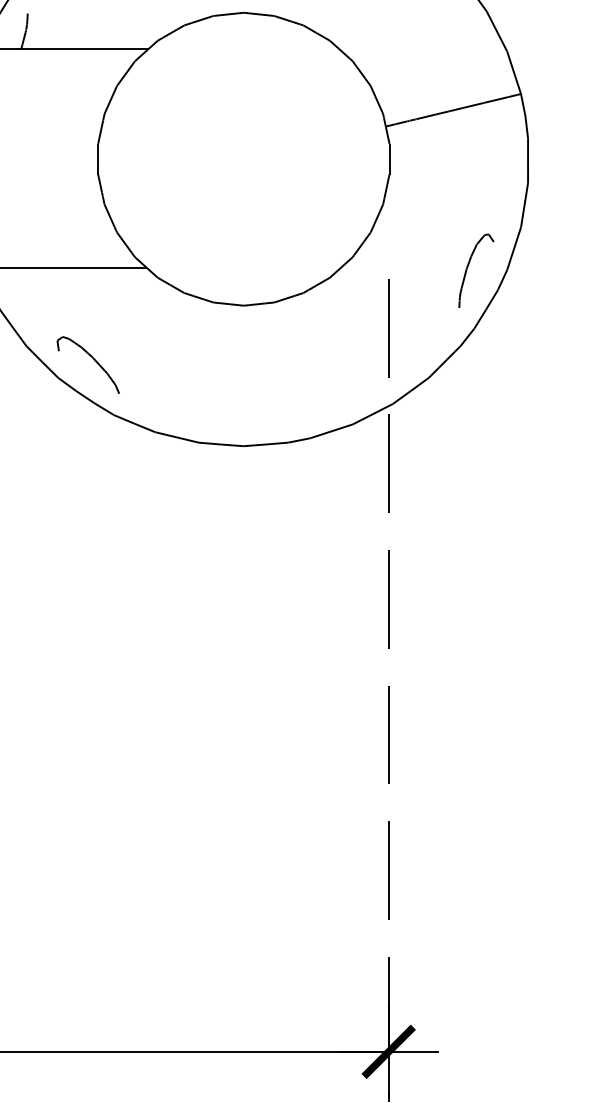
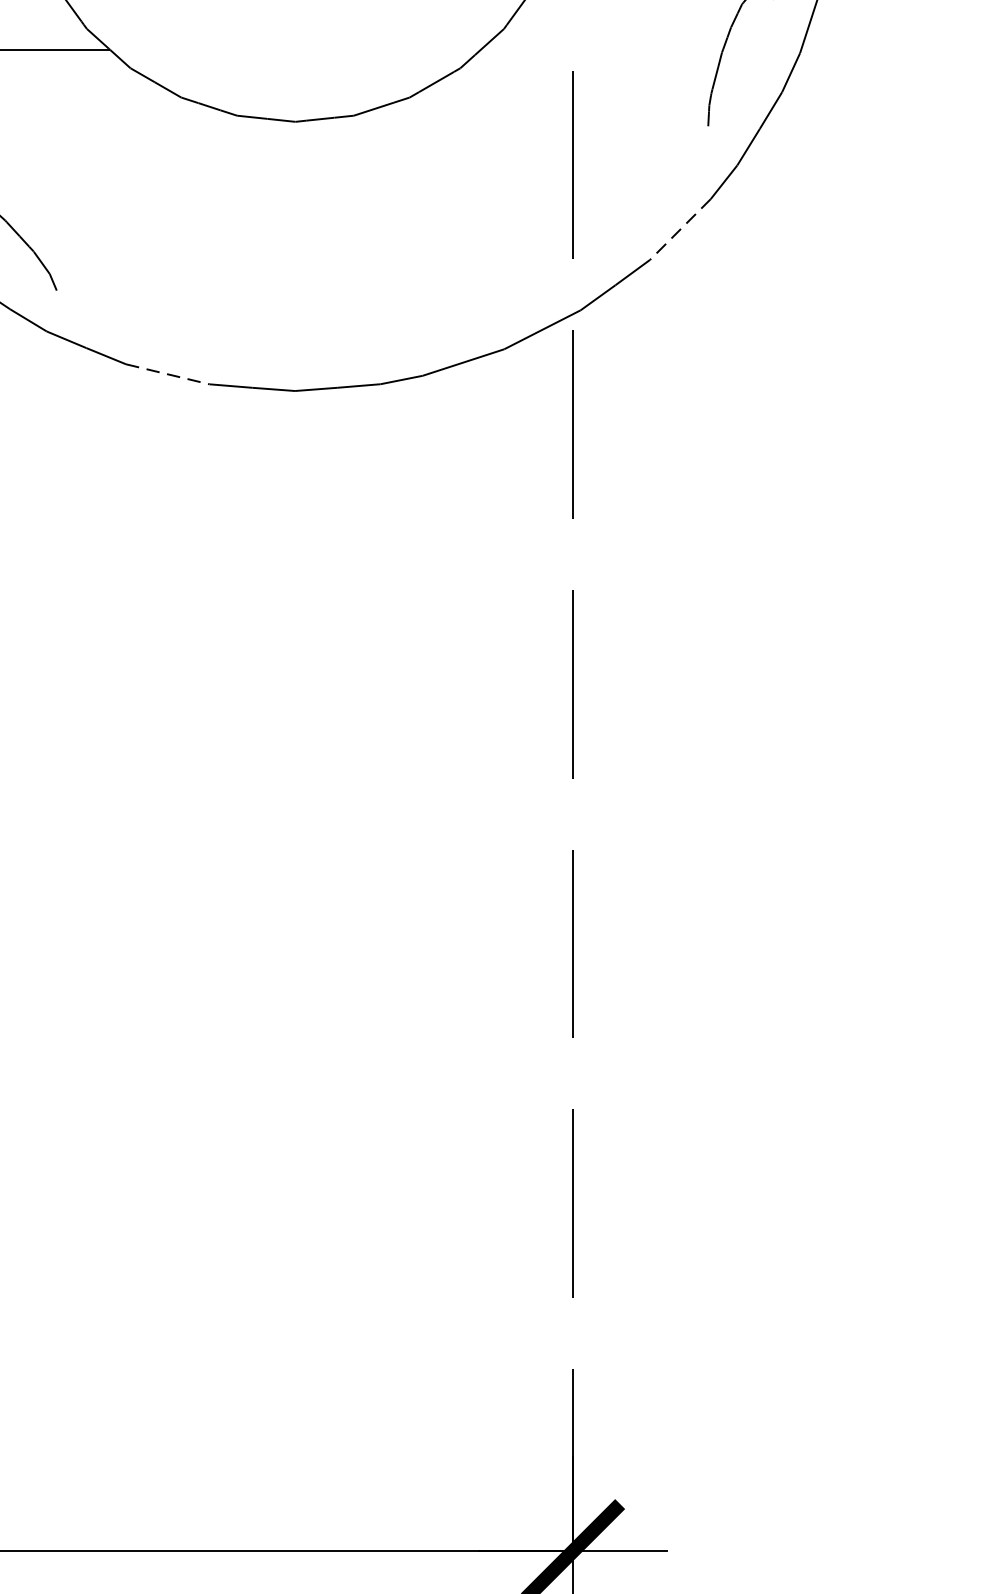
line: (444, 362) -> (679, 230), solid -> dashed
line: (177, 437) -> (168, 374), solid -> dashed

